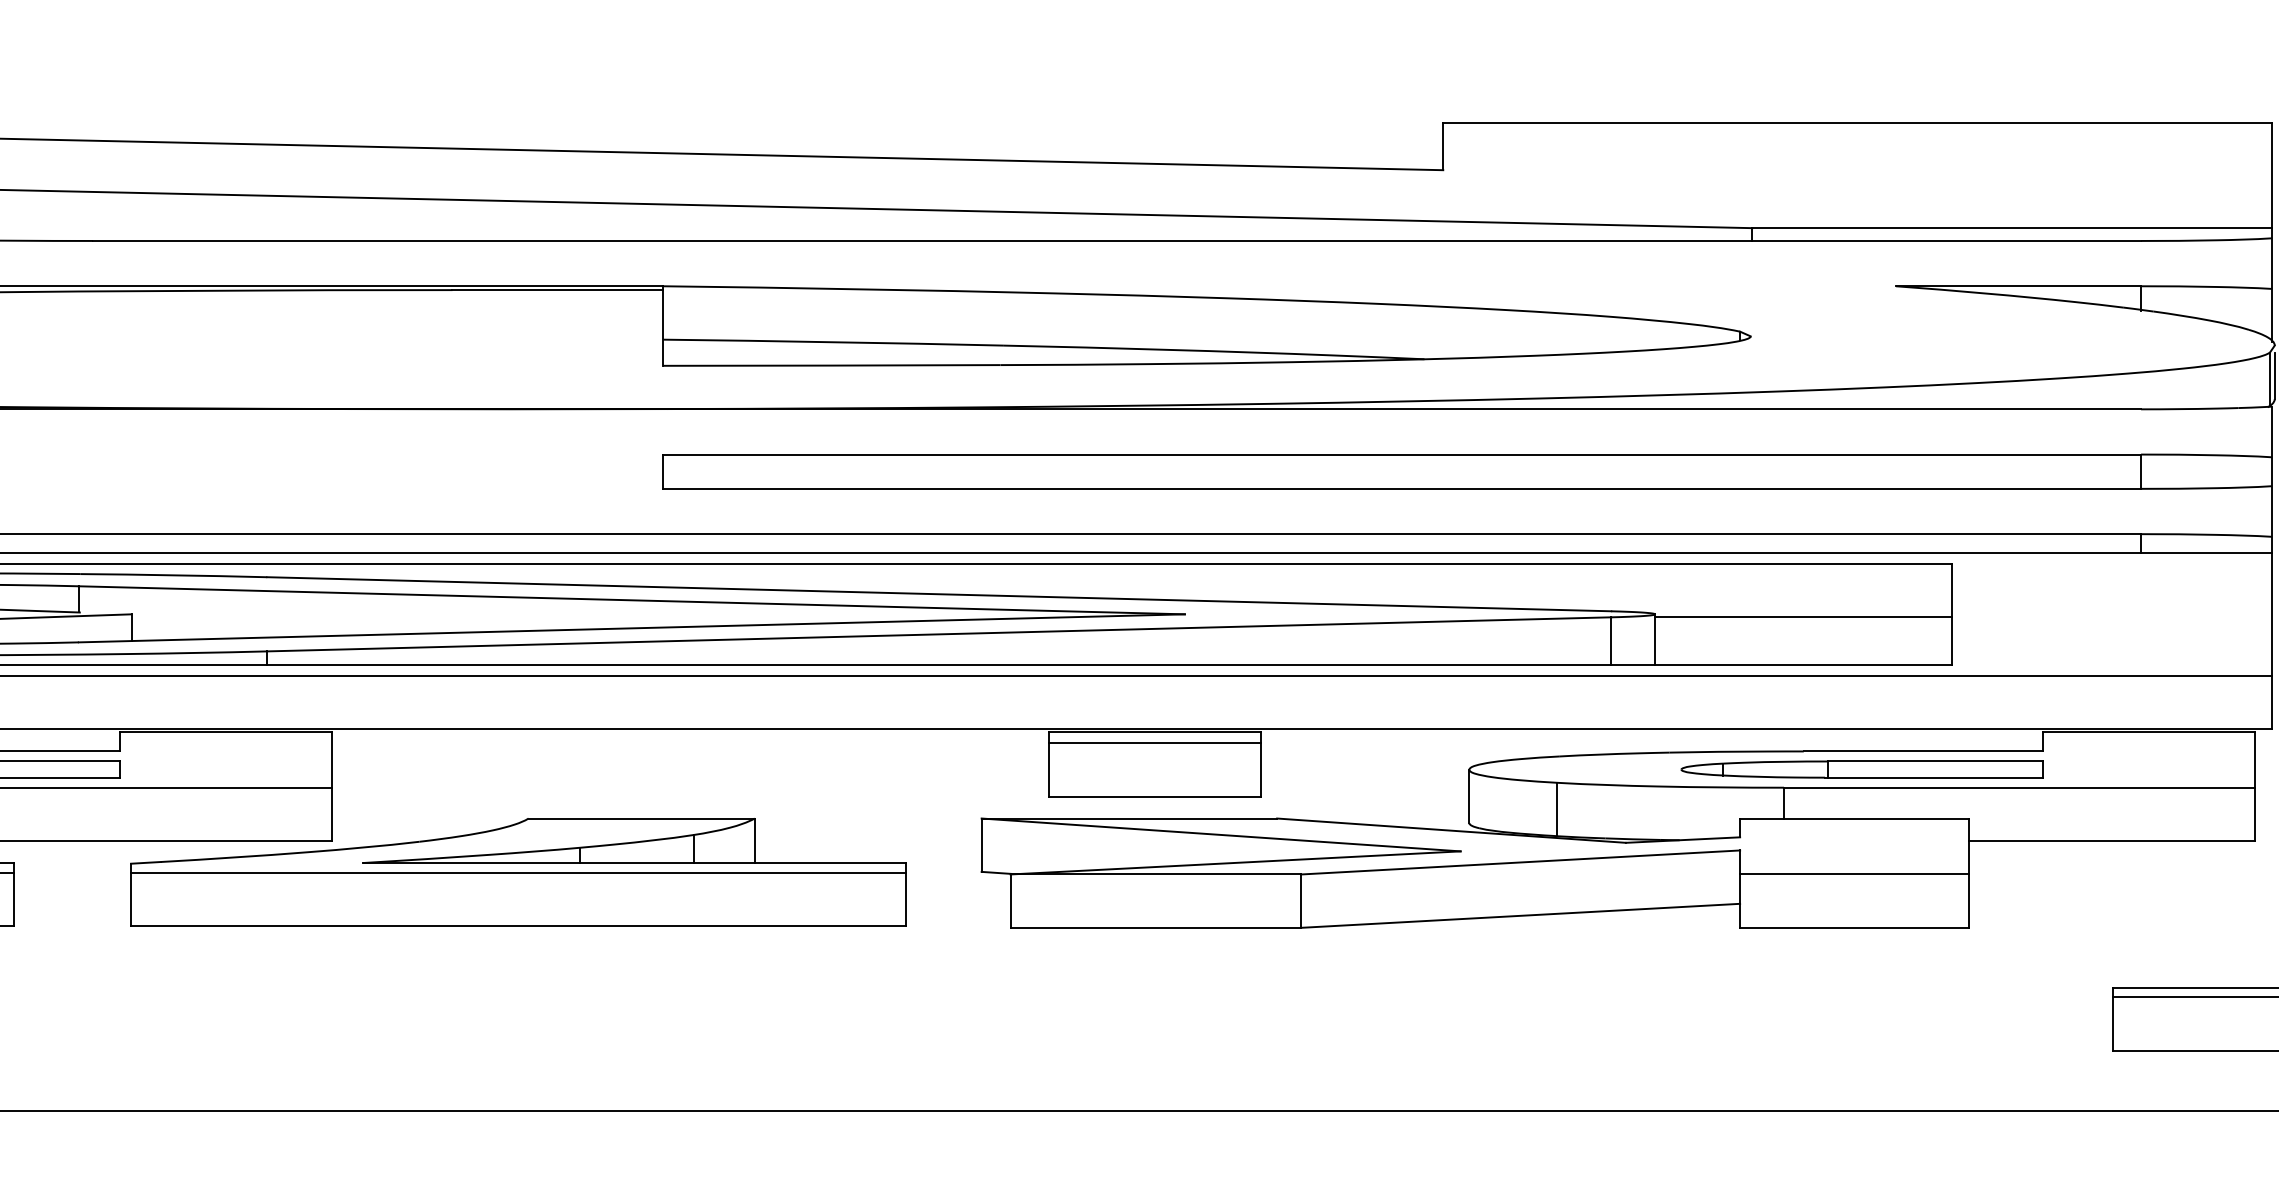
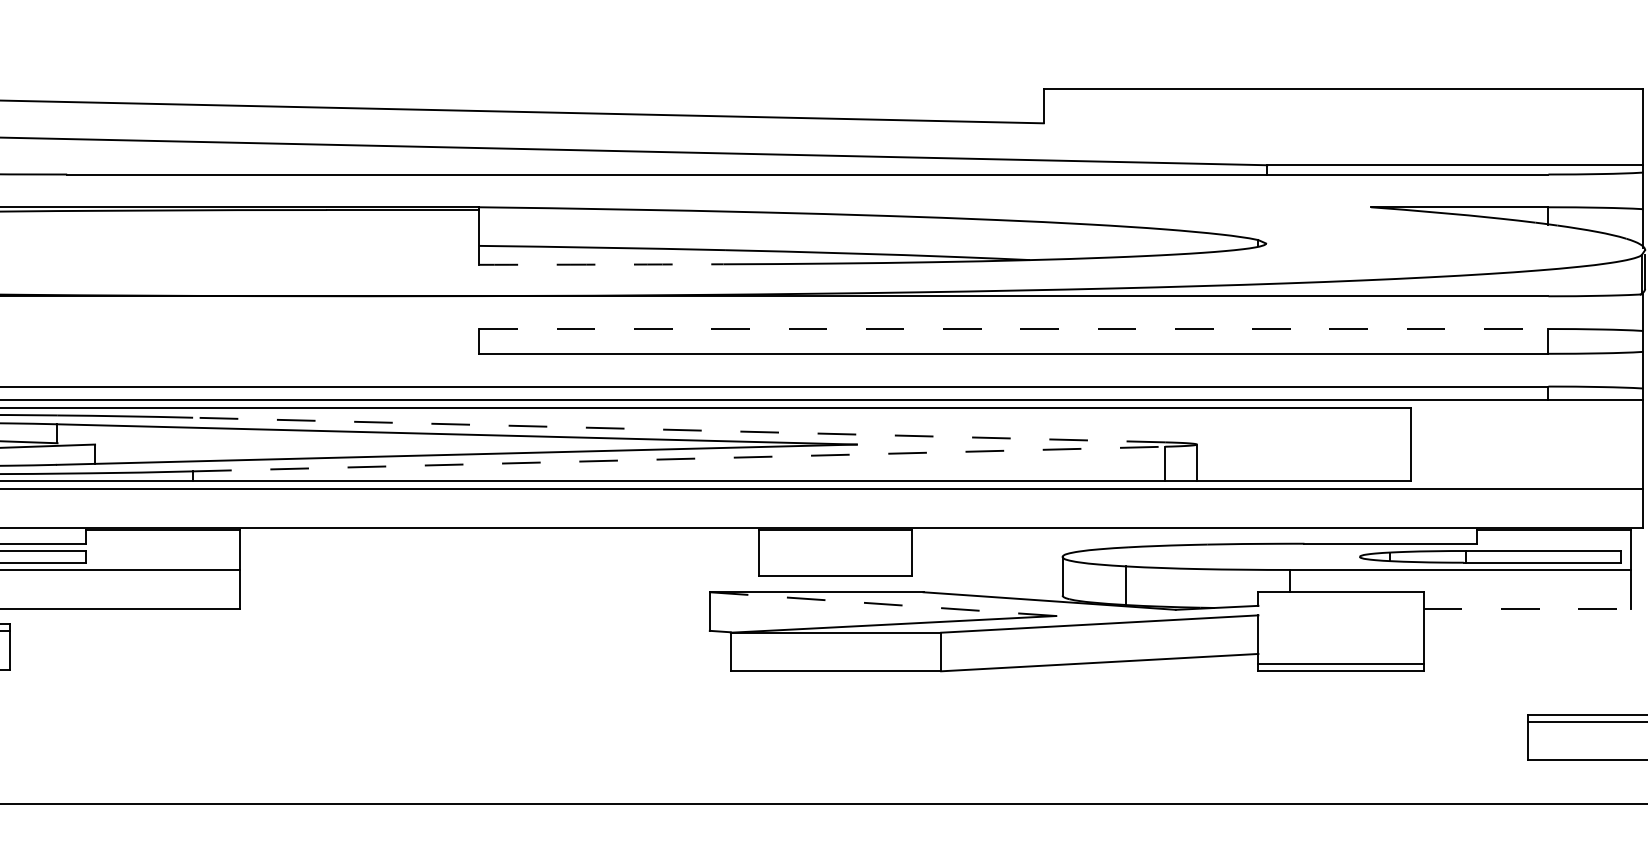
arc: (831, 365) -> (601, 264), solid -> dashed
line: (1402, 454) -> (1014, 328), solid -> dashed
line: (938, 594) -> (678, 430), solid -> dashed
line: (1803, 617) -> (1304, 446), removed
line: (939, 634) -> (679, 459), solid -> dashed
line: (1155, 743) -> (835, 537), removed
part: (1861, 769) -> (1490, 556), moved
line: (1221, 834) -> (883, 603), solid -> dashed
line: (2112, 841) -> (1527, 608), solid -> dashed
part: (518, 872) -> (374, 631), removed
line: (1854, 874) -> (1341, 663), moved

